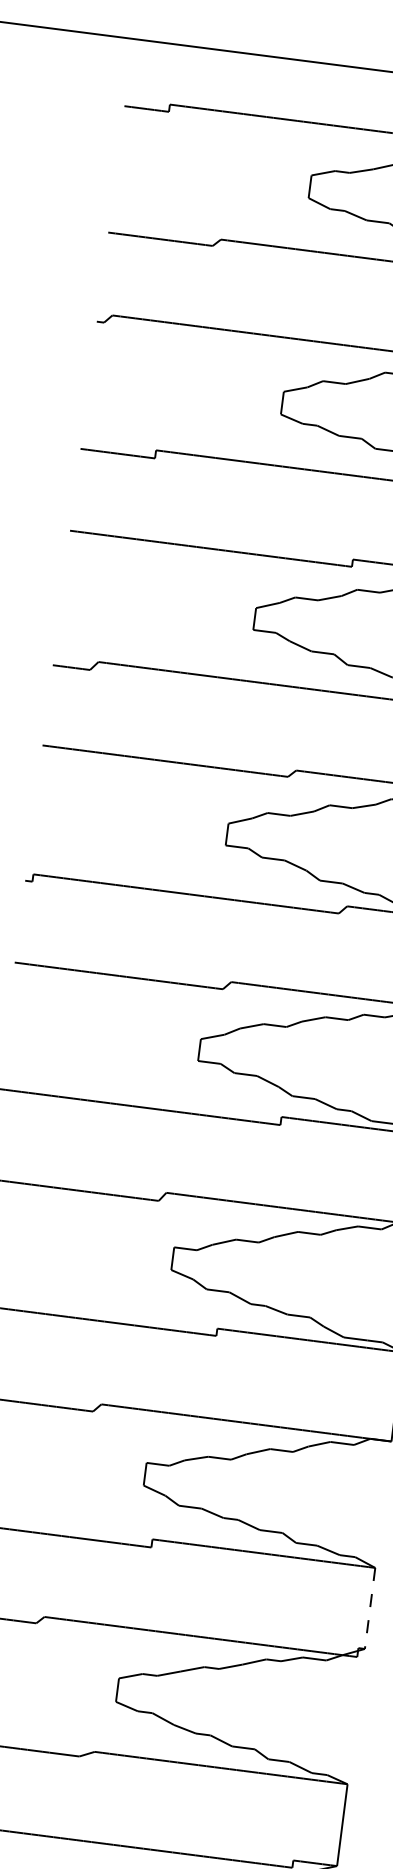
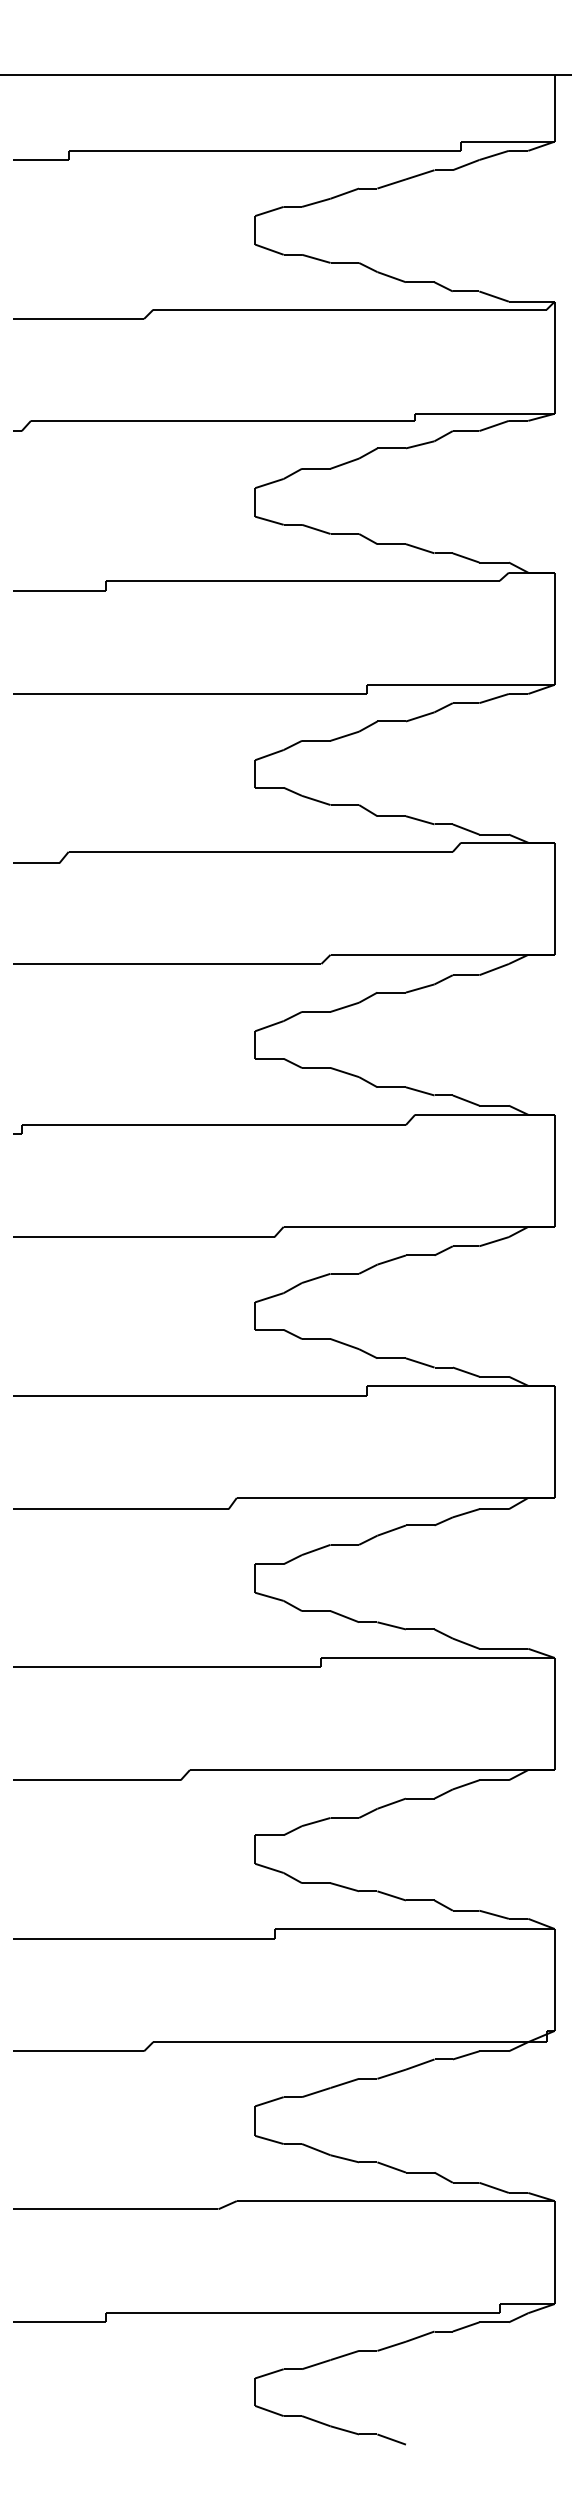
line: (369, 1608) -> (554, 1979), dashed -> solid

